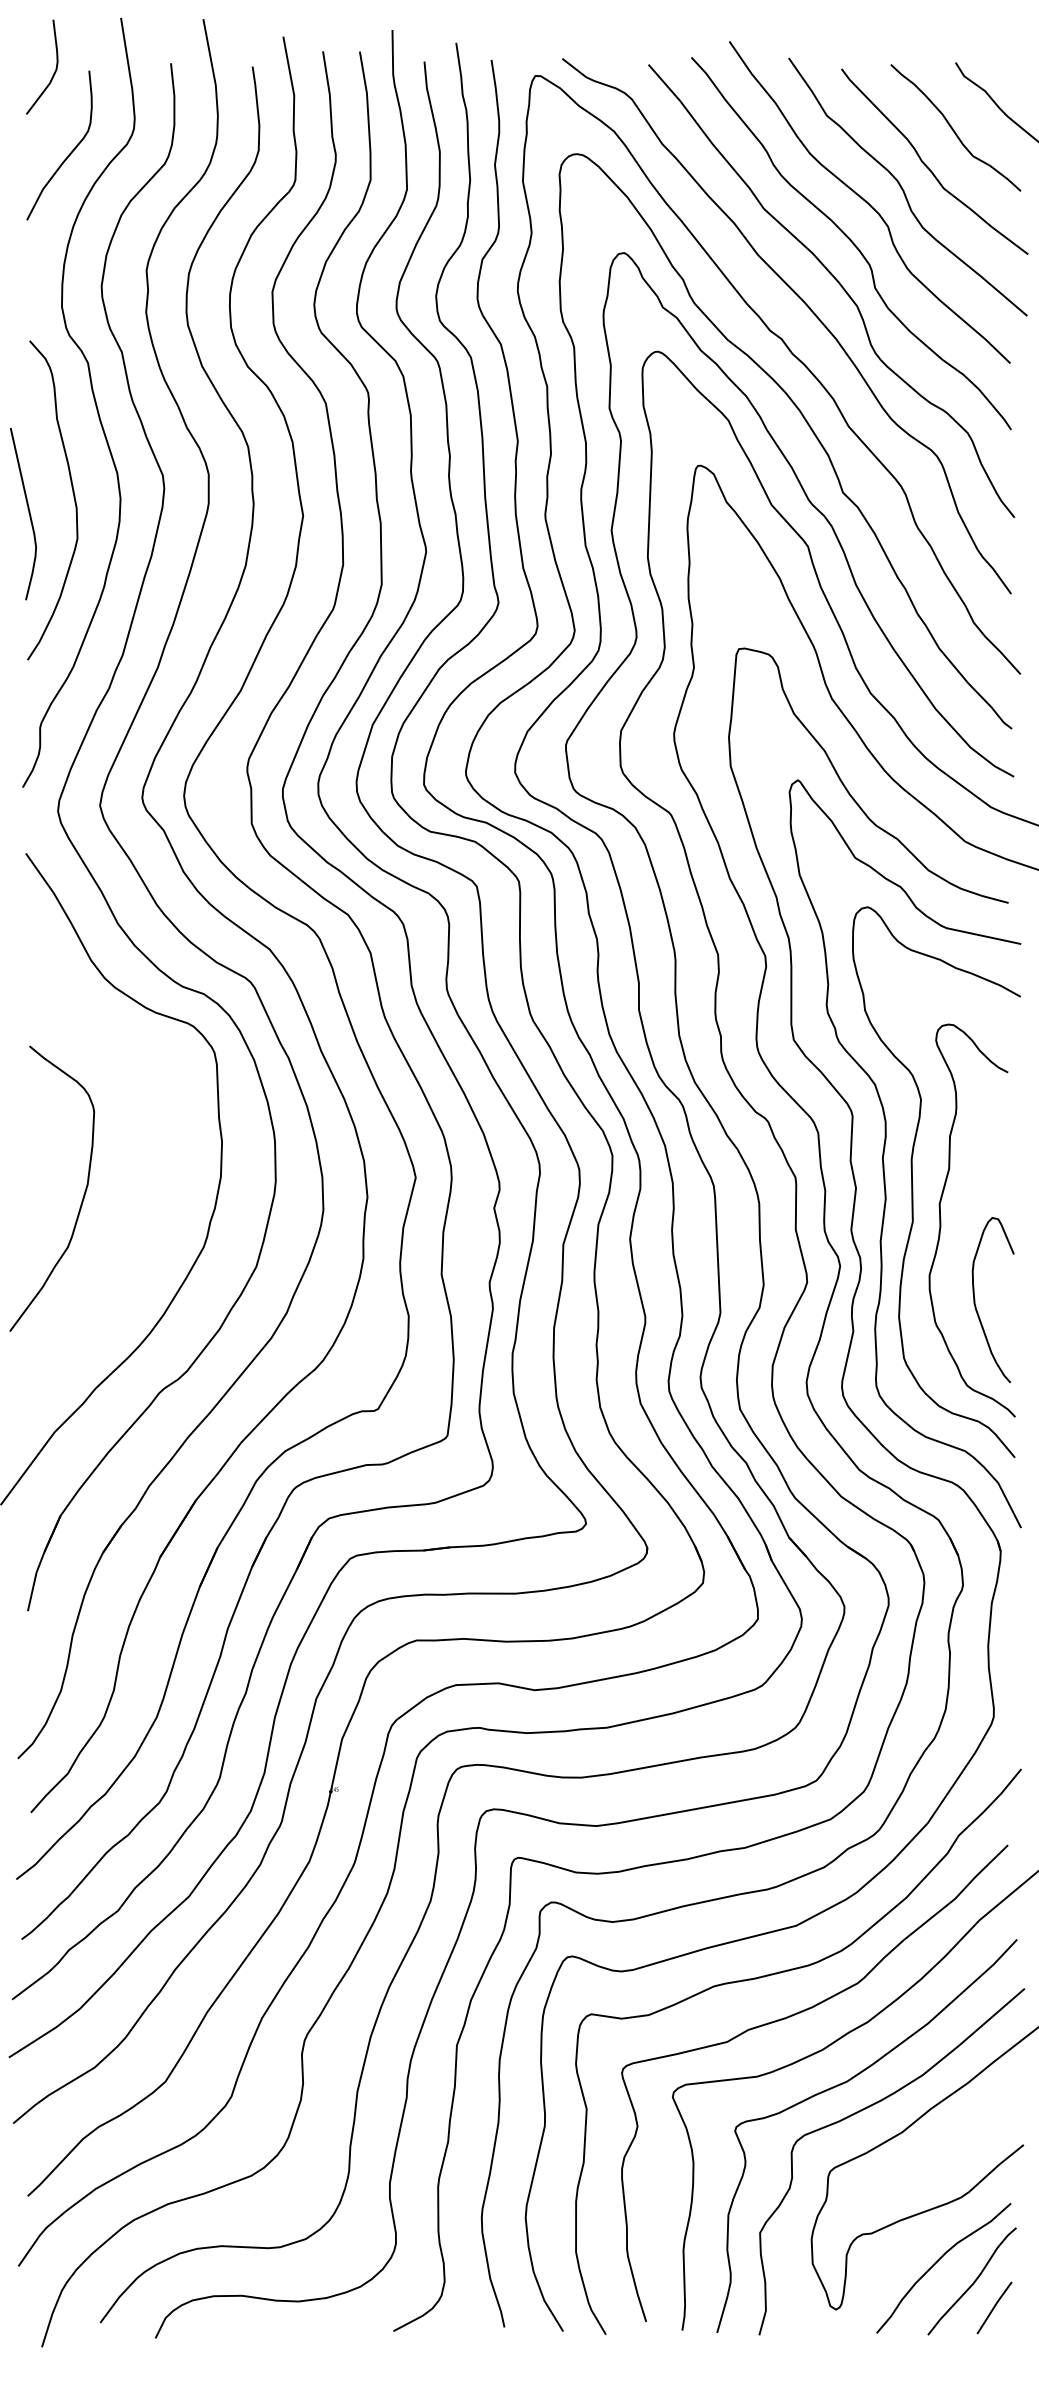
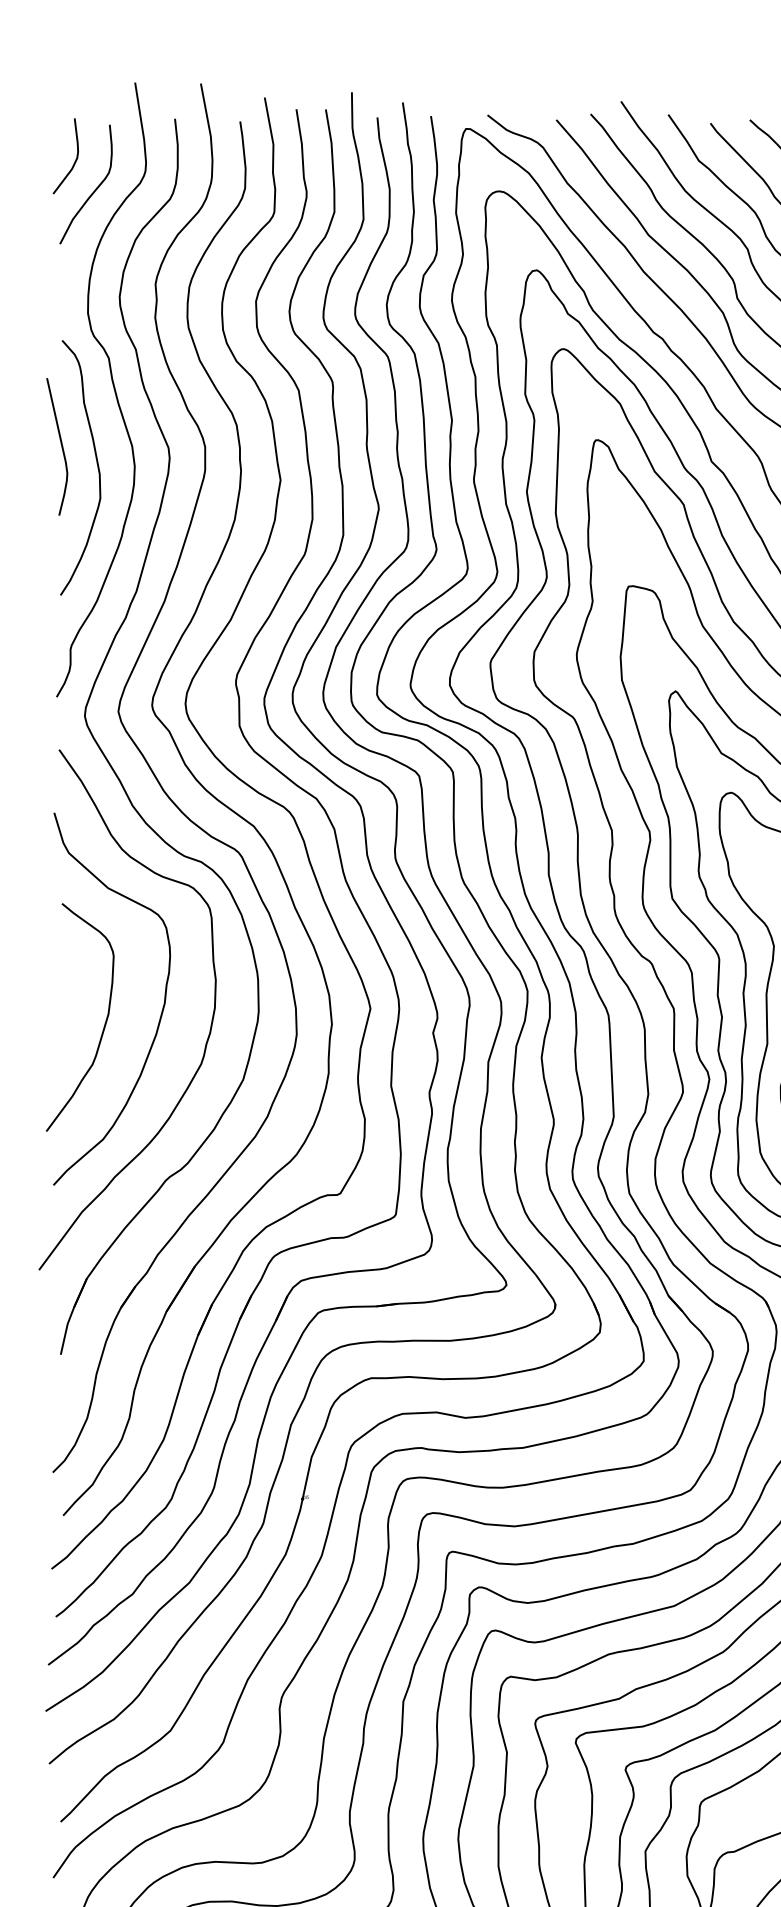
curve: (54, 71) -> (75, 159), moved
curve: (28, 513) -> (61, 446), moved
curve: (154, 1179) -> (161, 1010), added

